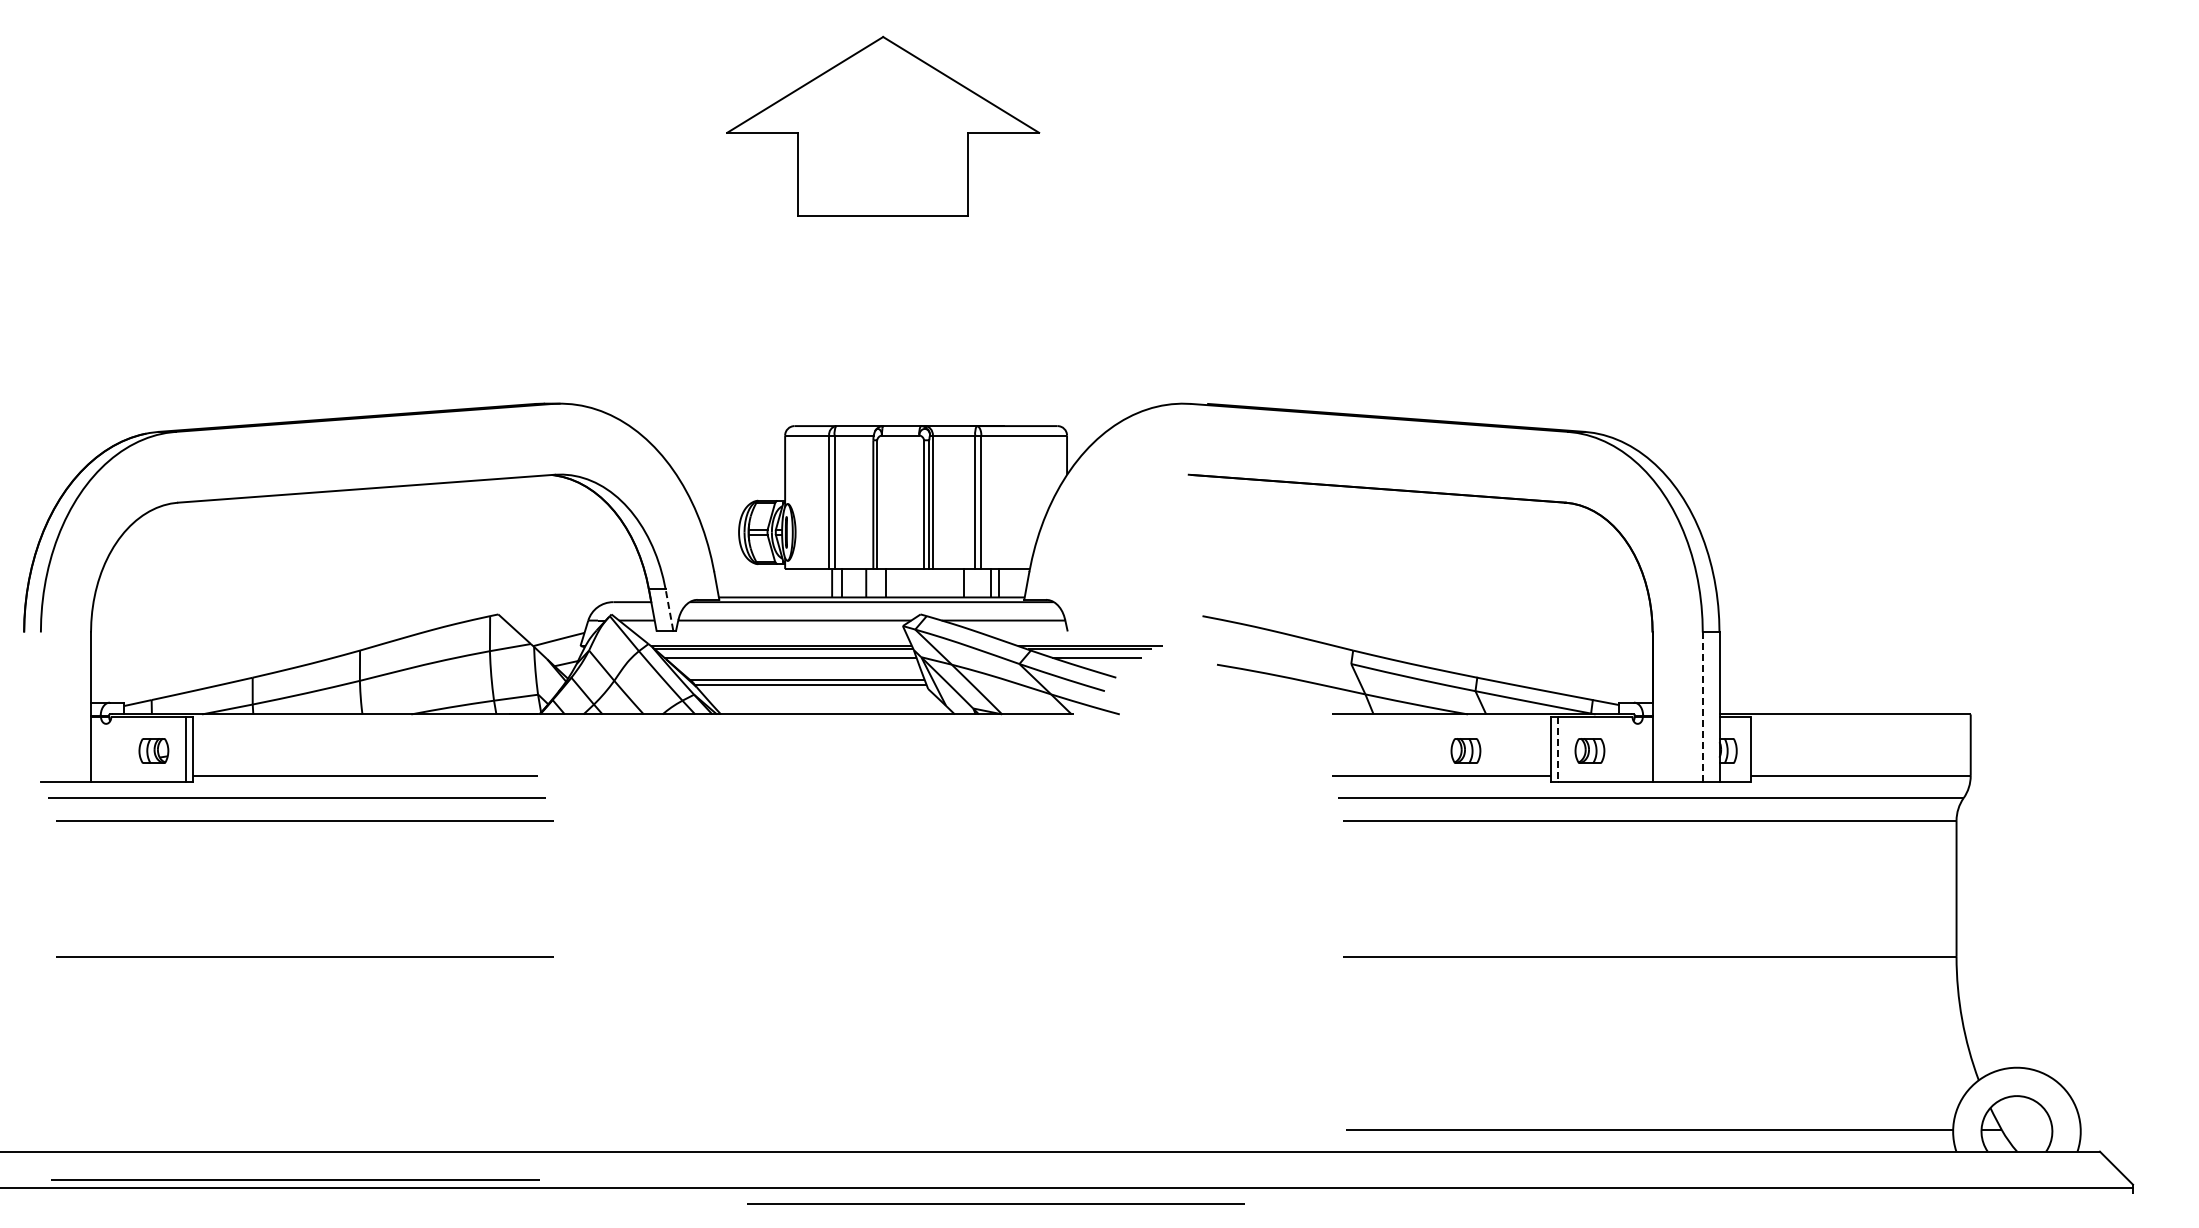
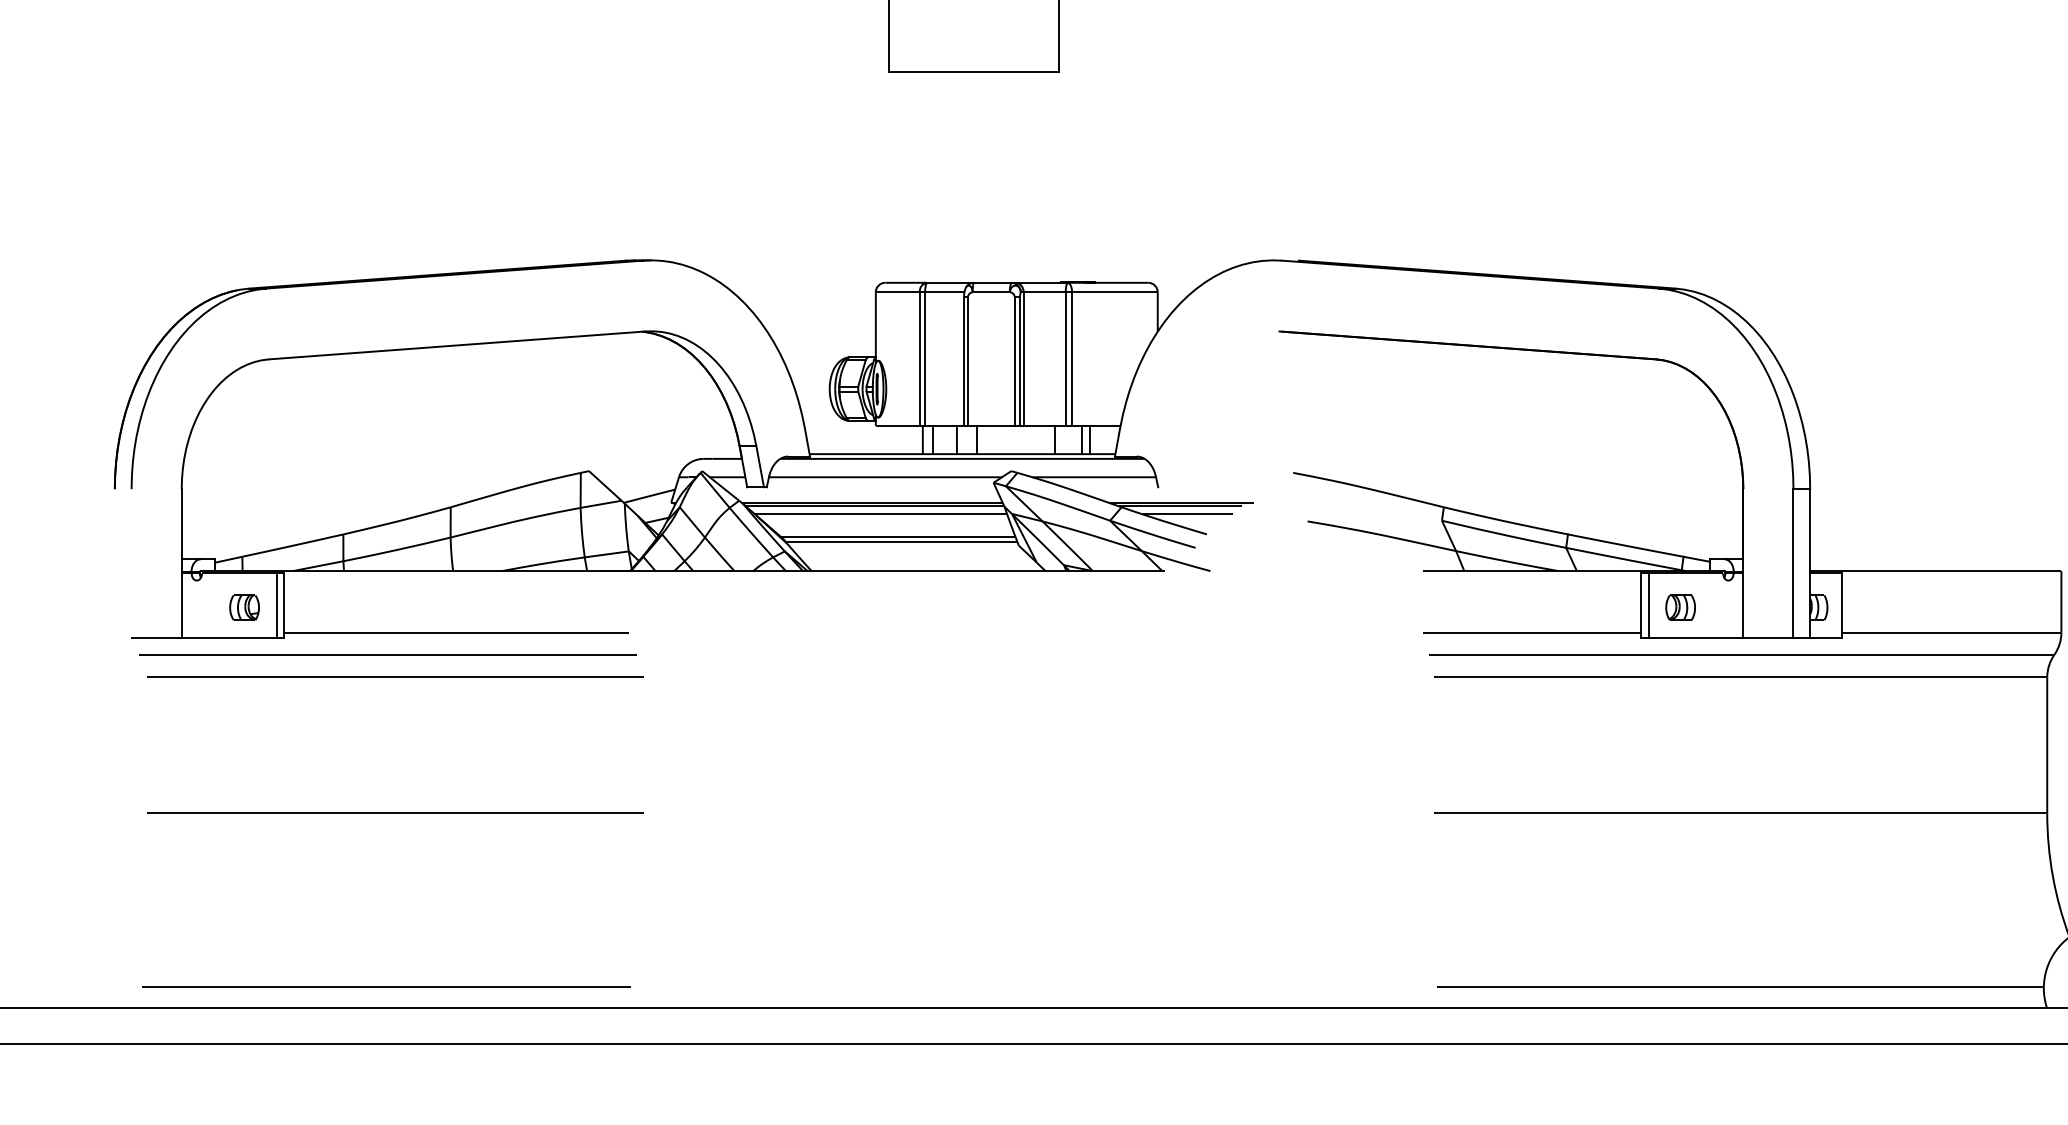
line: (669, 609) -> (760, 466), dashed -> solid
line: (1702, 707) -> (1793, 564), dashed -> solid
line: (1558, 749) -> (1649, 606), dashed -> solid
part: (1465, 750) -> (1556, 607), removed
line: (295, 1179) -> (386, 986), moved
line: (995, 1203) -> (1086, 1060), removed

